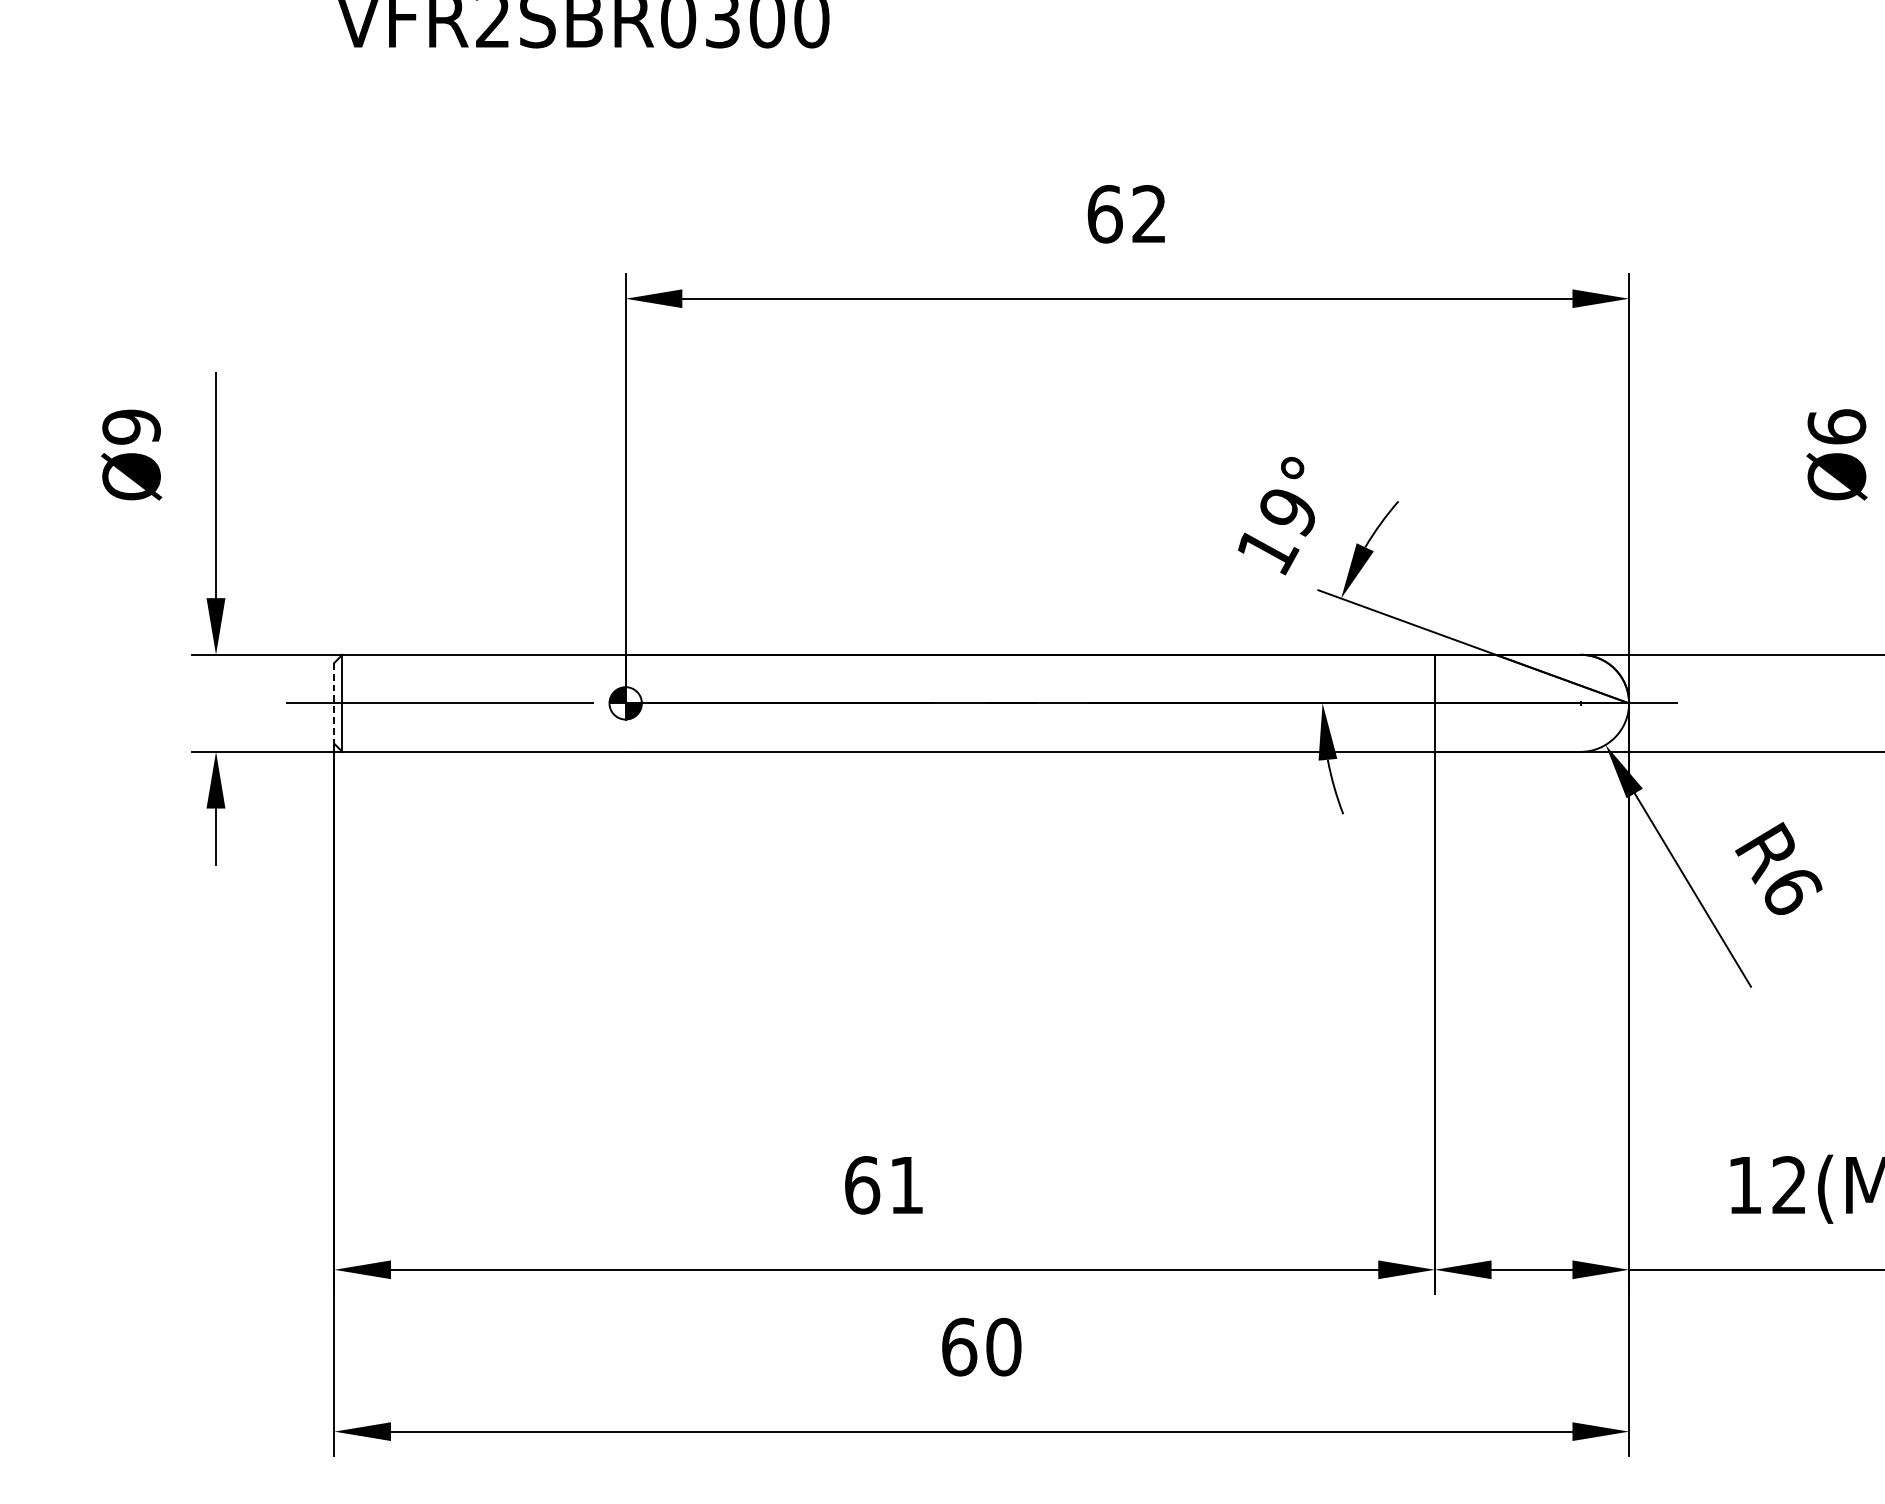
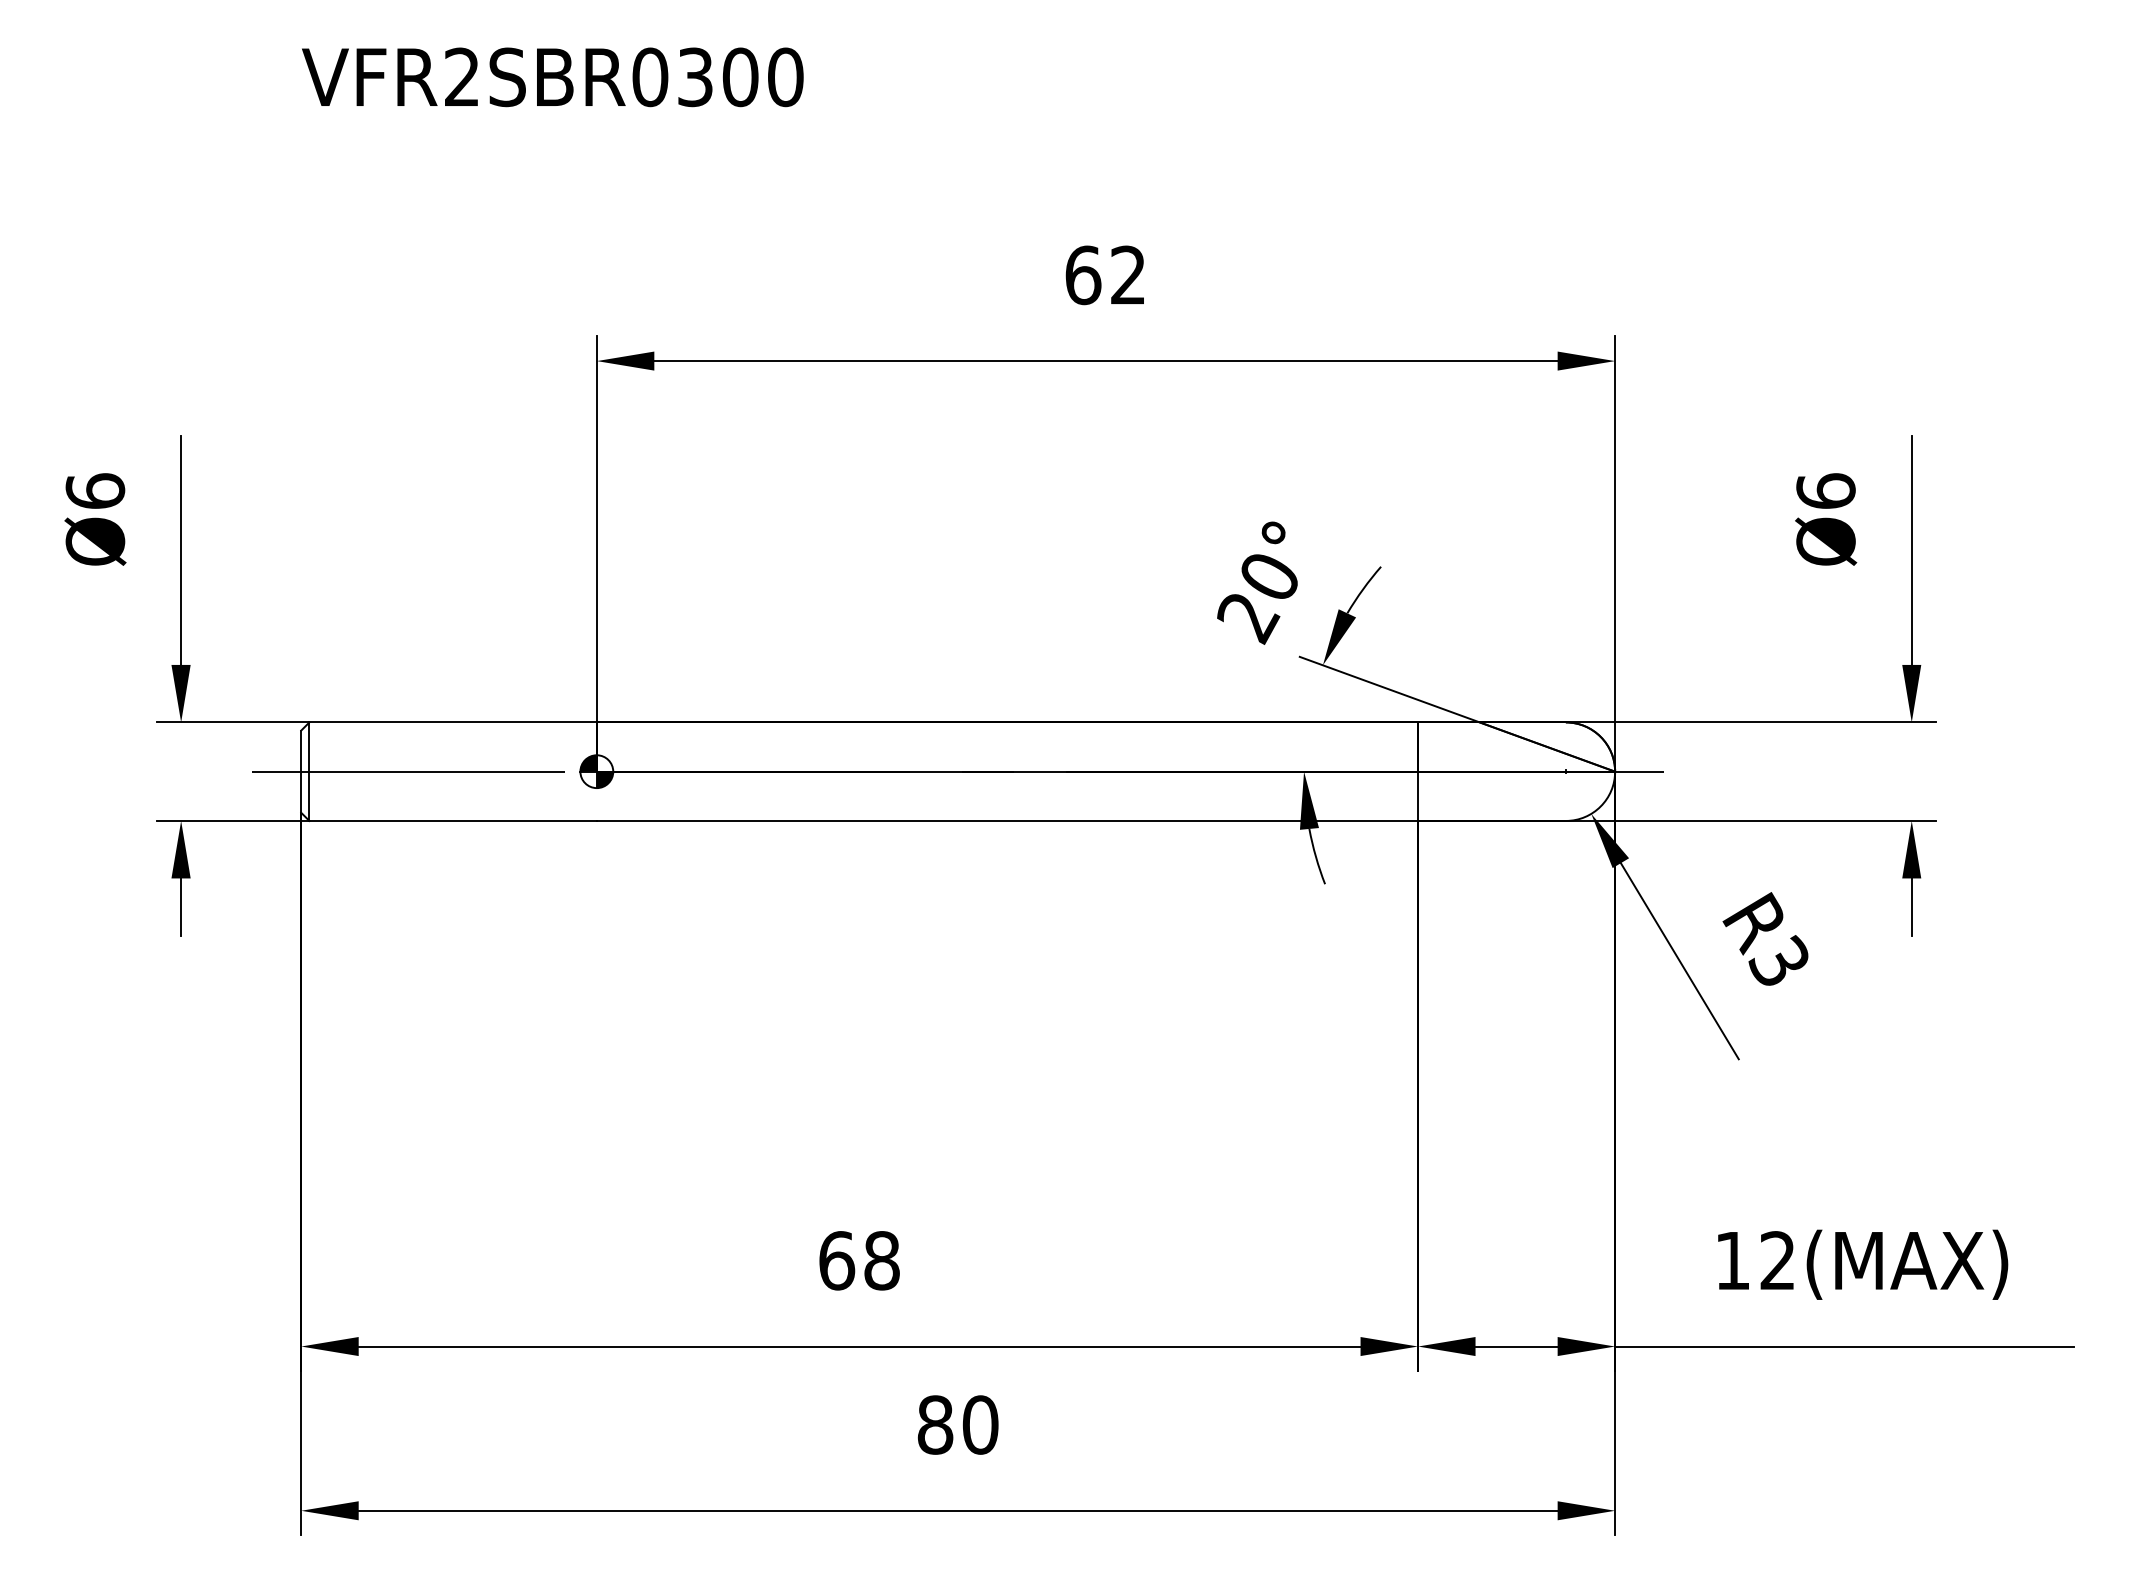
text: (131, 427) -> (95, 491), Ø9 -> Ø6
text: (1276, 533) -> (1257, 599), 19° -> 20°
line: (334, 704) -> (301, 772), dashed -> solid
text: (1791, 889) -> (1779, 960), R6 -> R3
text: (906, 1185) -> (881, 1260), 61 -> 68
text: (959, 1346) -> (935, 1424), 60 -> 80

